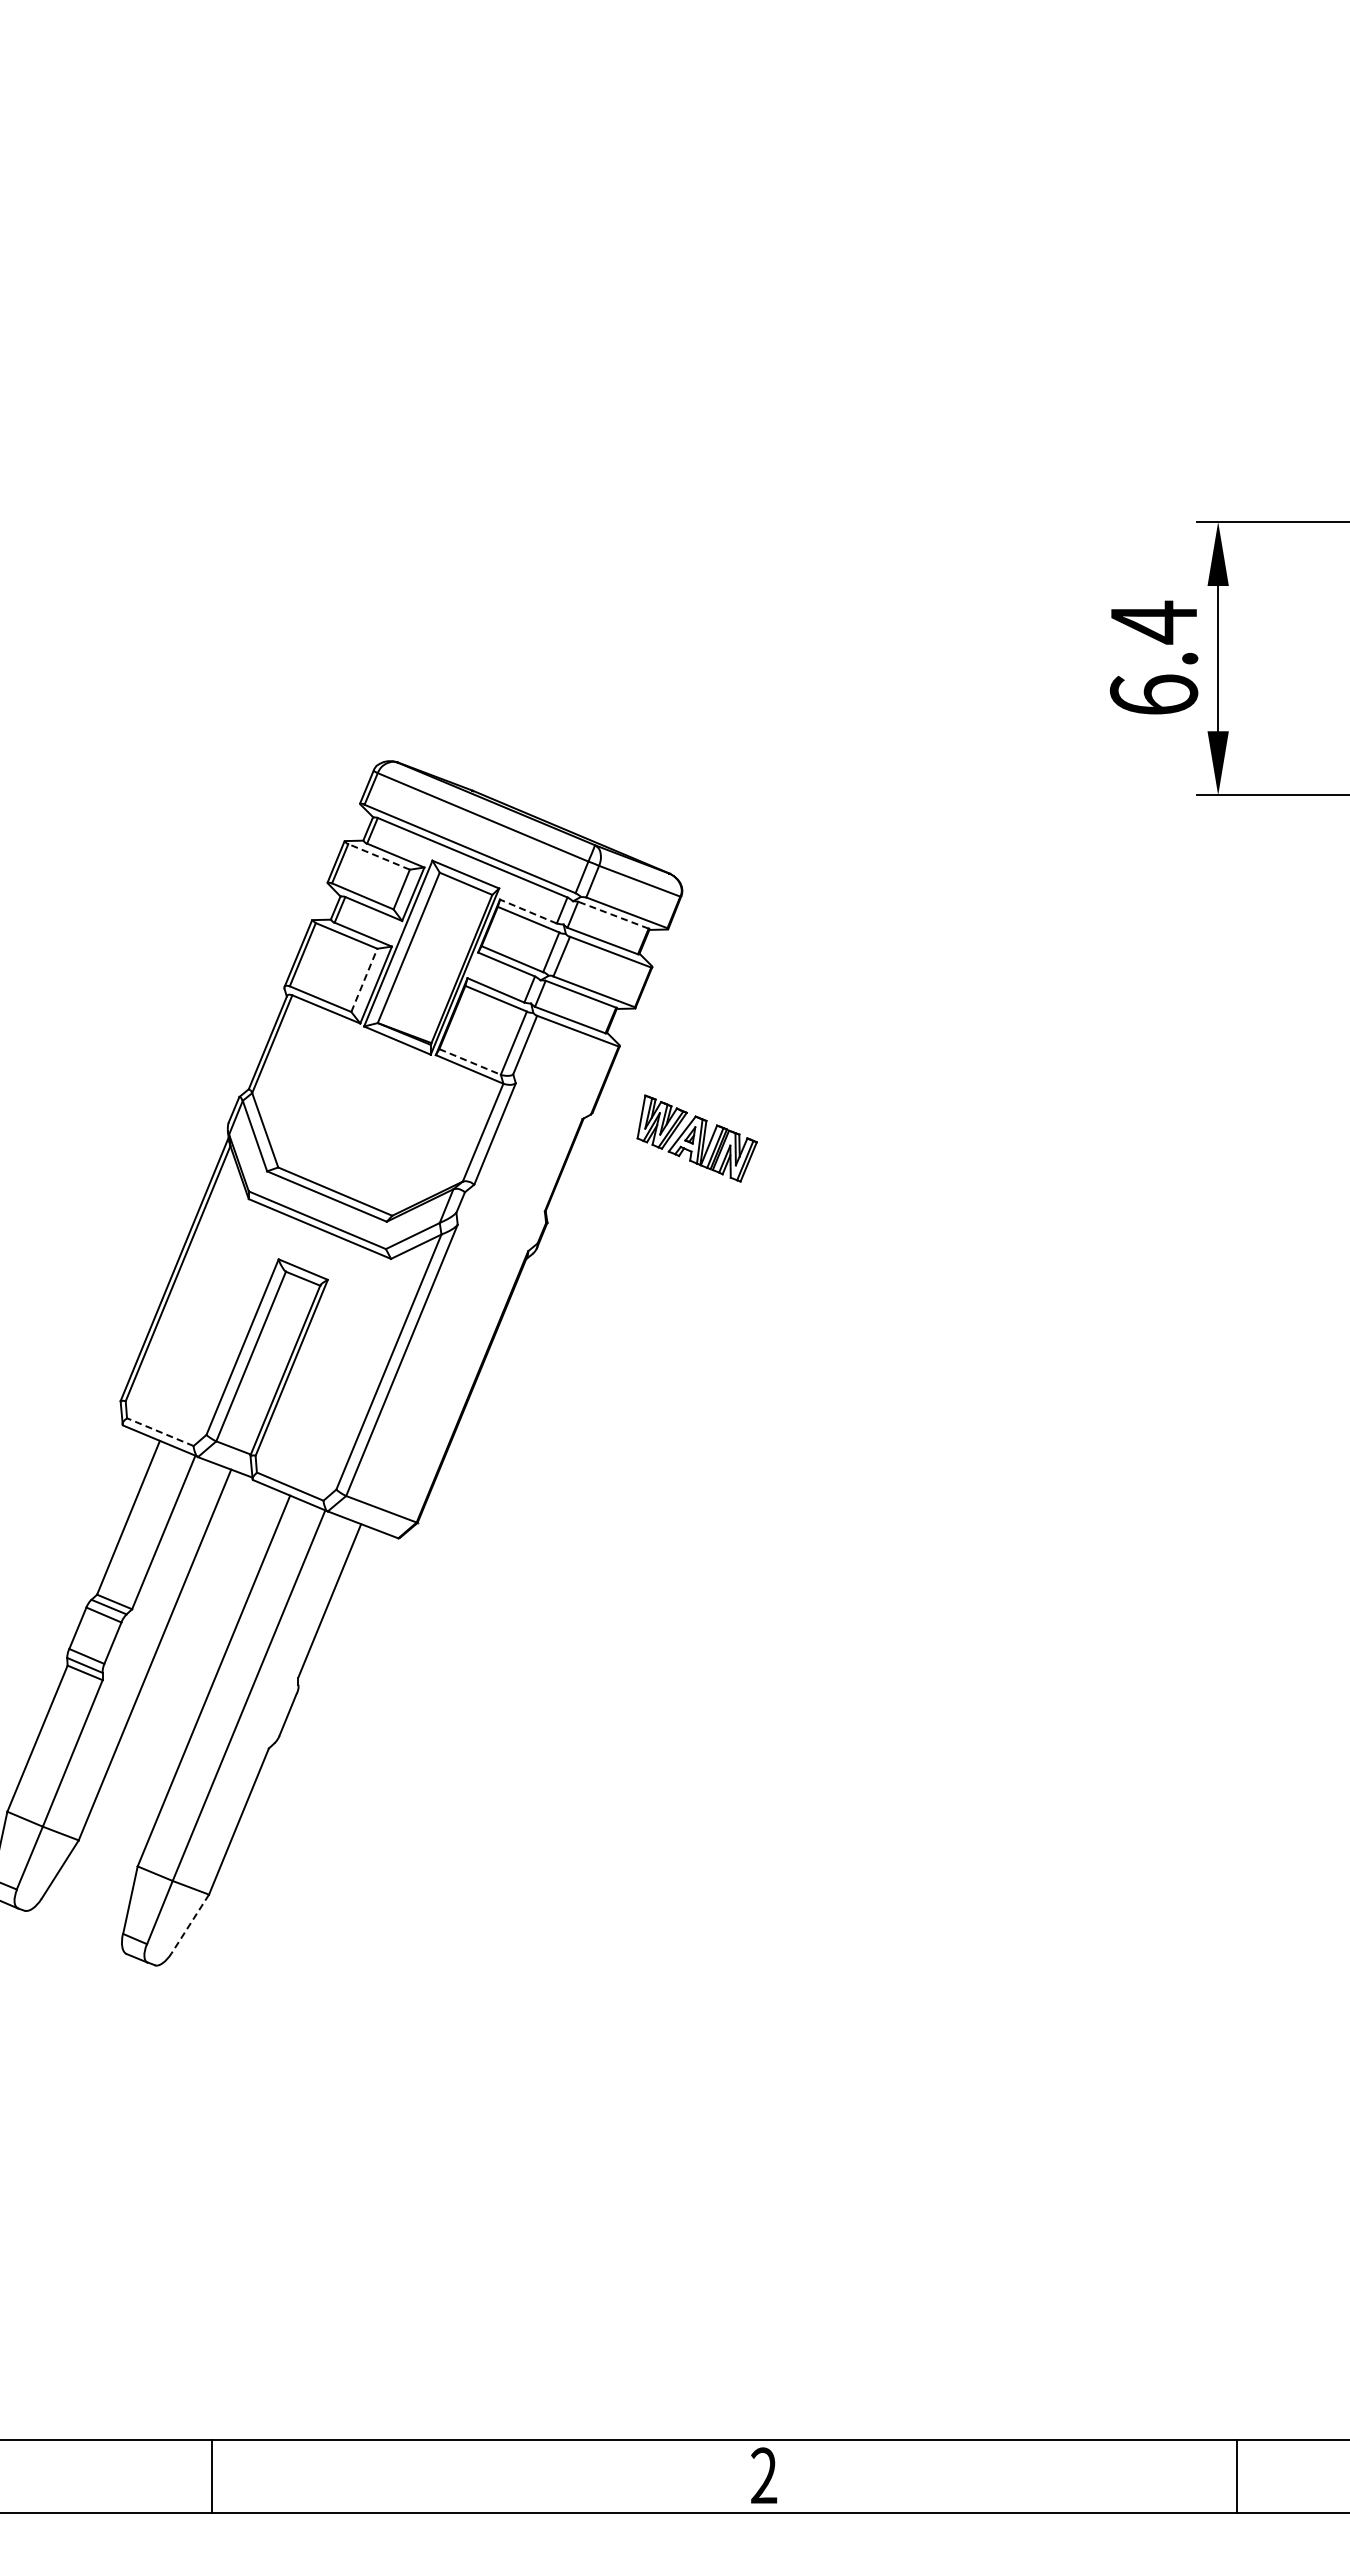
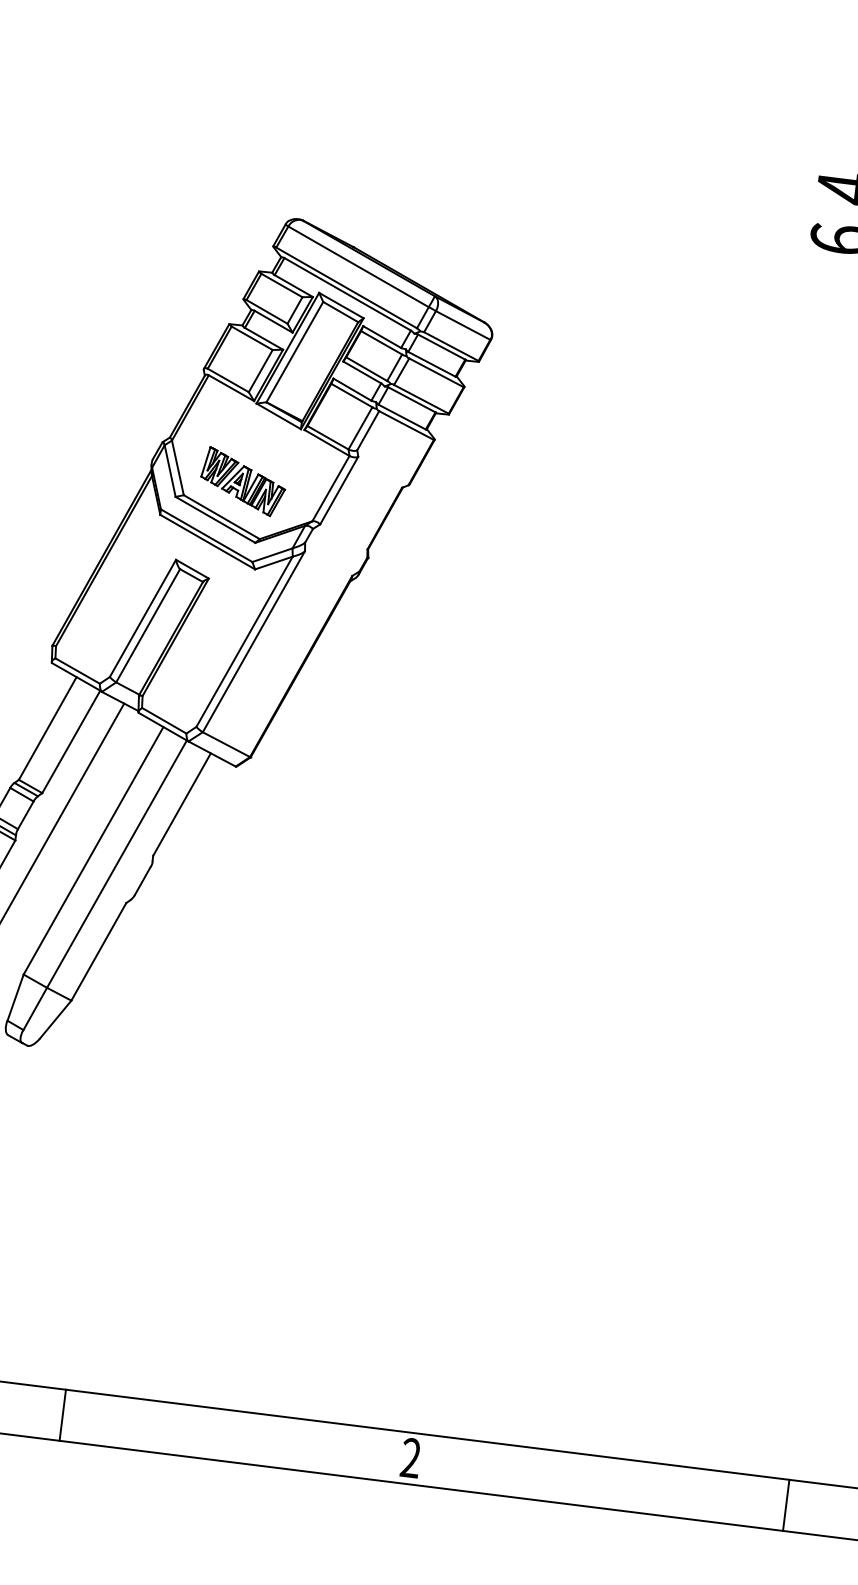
line: (378, 856) -> (281, 285), dashed -> solid
line: (528, 911) -> (382, 337), dashed -> solid
line: (613, 915) -> (441, 347), dashed -> solid
line: (364, 979) -> (260, 370), dashed -> solid
line: (470, 1062) -> (328, 438), dashed -> solid
part: (696, 1138) -> (242, 481), moved
line: (159, 1431) -> (77, 670), dashed -> solid
line: (190, 1924) -> (55, 1020), dashed -> solid
line: (212, 2476) -> (62, 1415), moved
line: (1236, 2476) -> (786, 1505), moved

